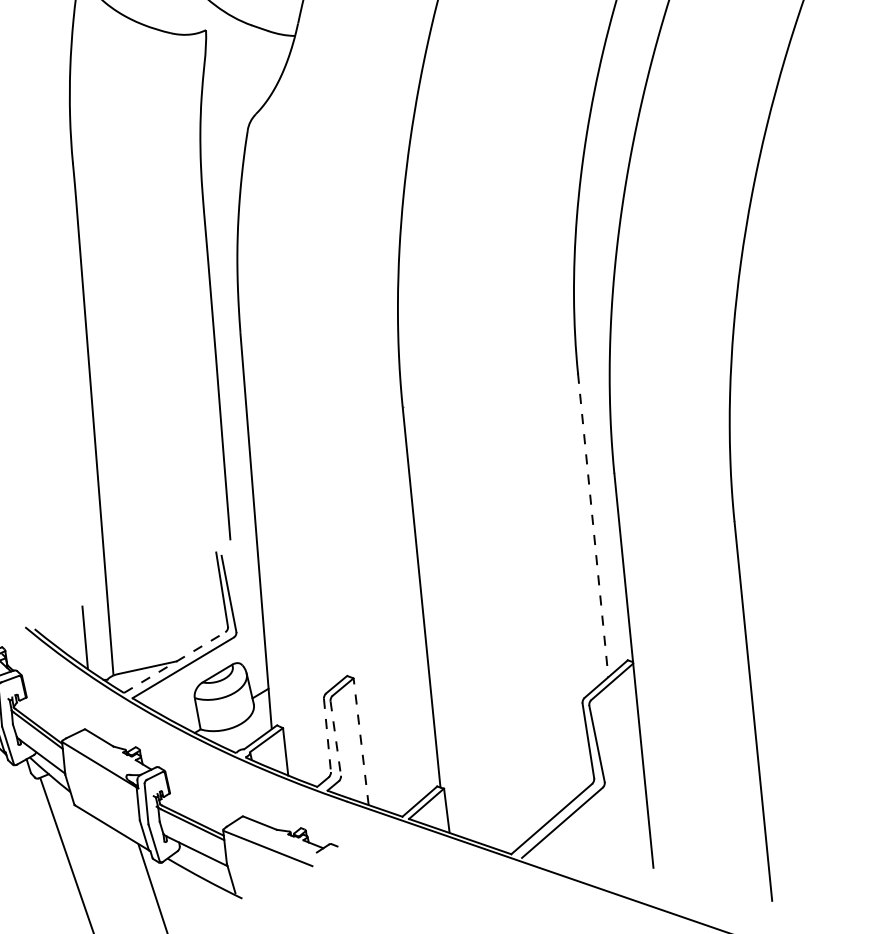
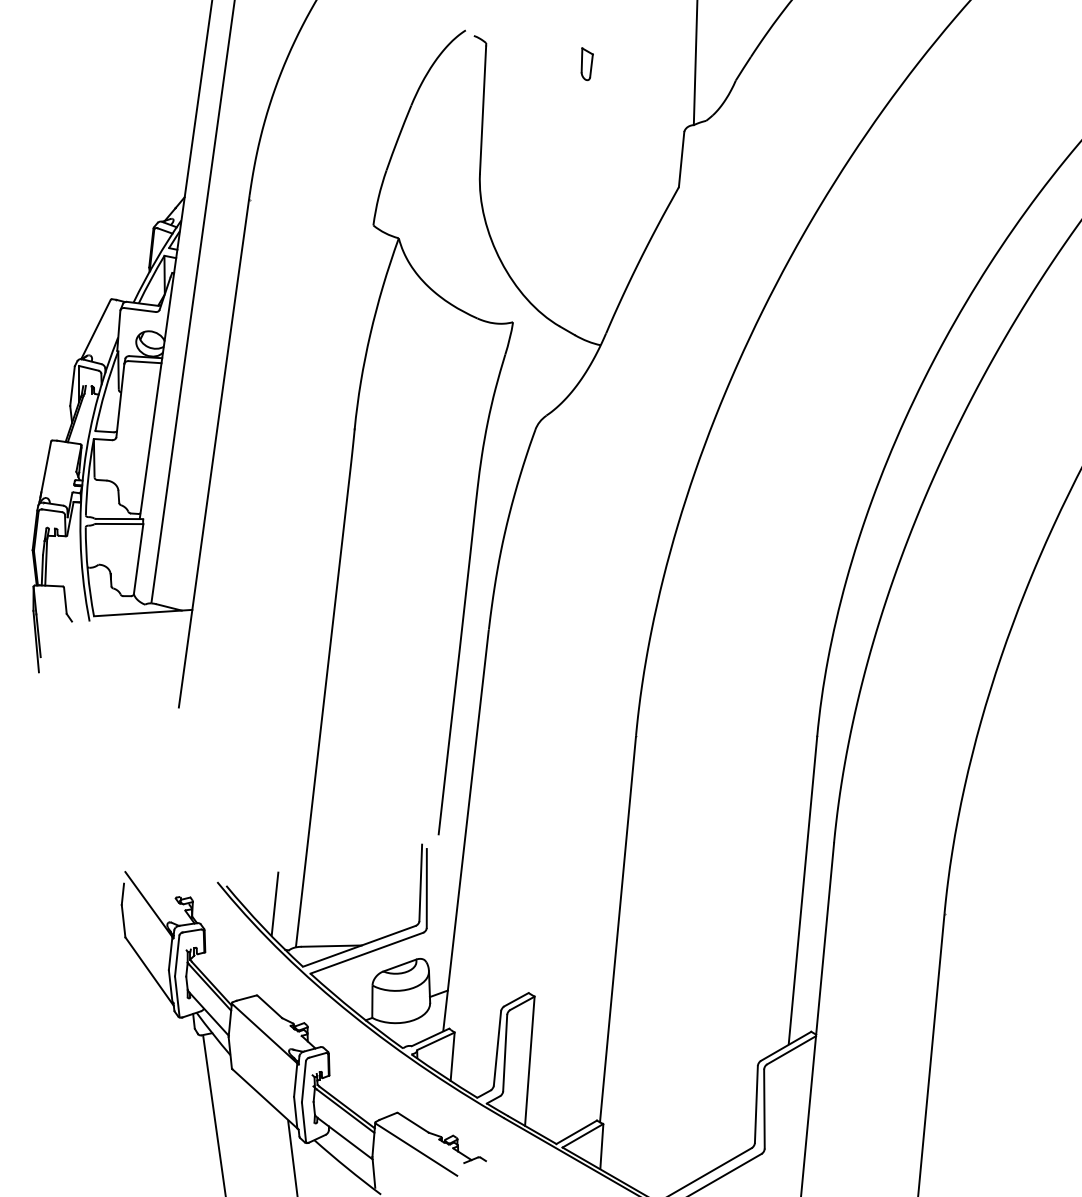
line: (592, 525) -> (802, 890), dashed -> solid
line: (174, 662) -> (359, 946), dashed -> solid
line: (327, 735) -> (497, 1048), dashed -> solid
line: (336, 738) -> (505, 1053), dashed -> solid
line: (360, 742) -> (529, 1061), dashed -> solid

